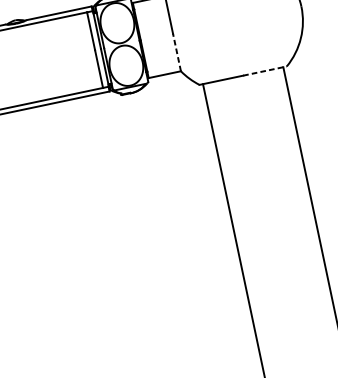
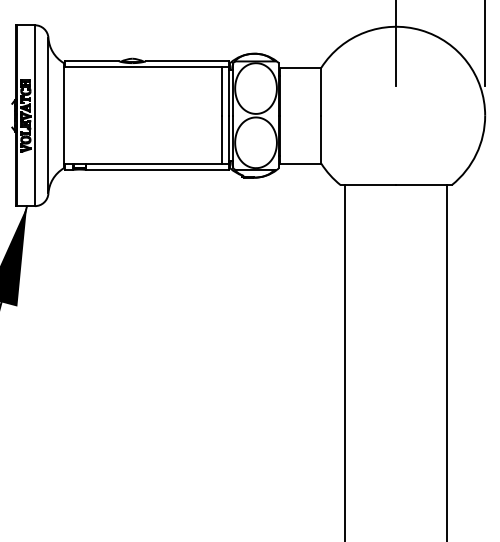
line: (177, 52) -> (321, 139), dashed -> solid
line: (265, 71) -> (424, 185), dashed -> solid

